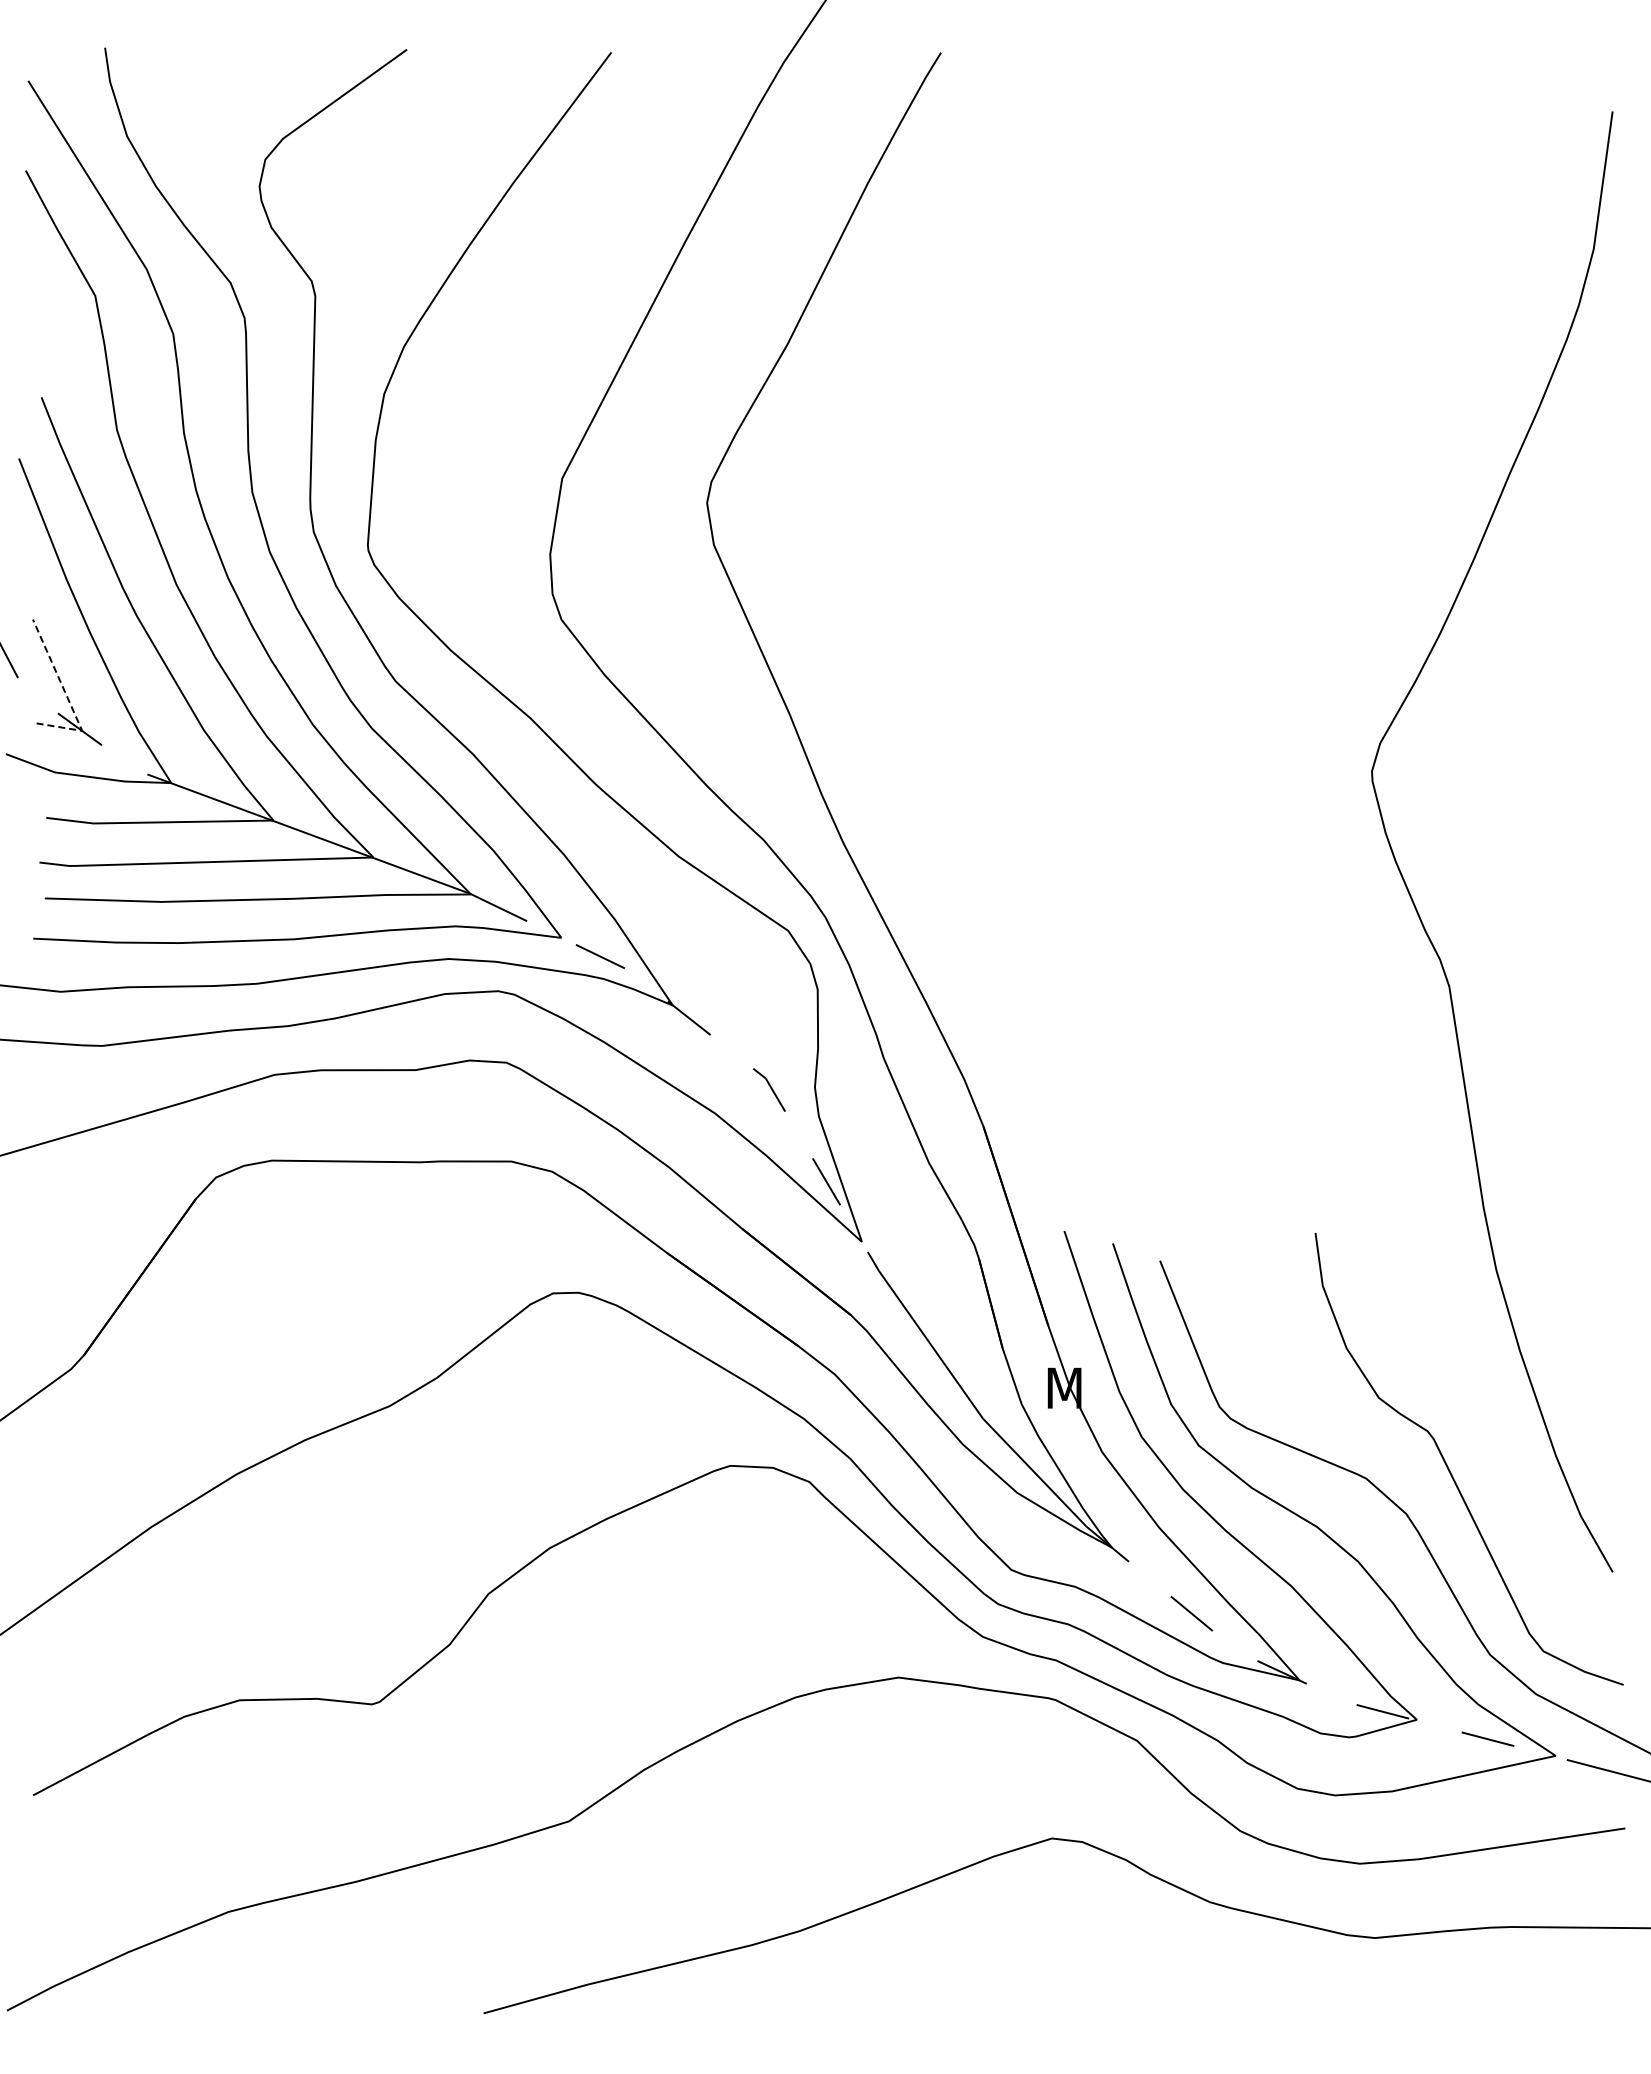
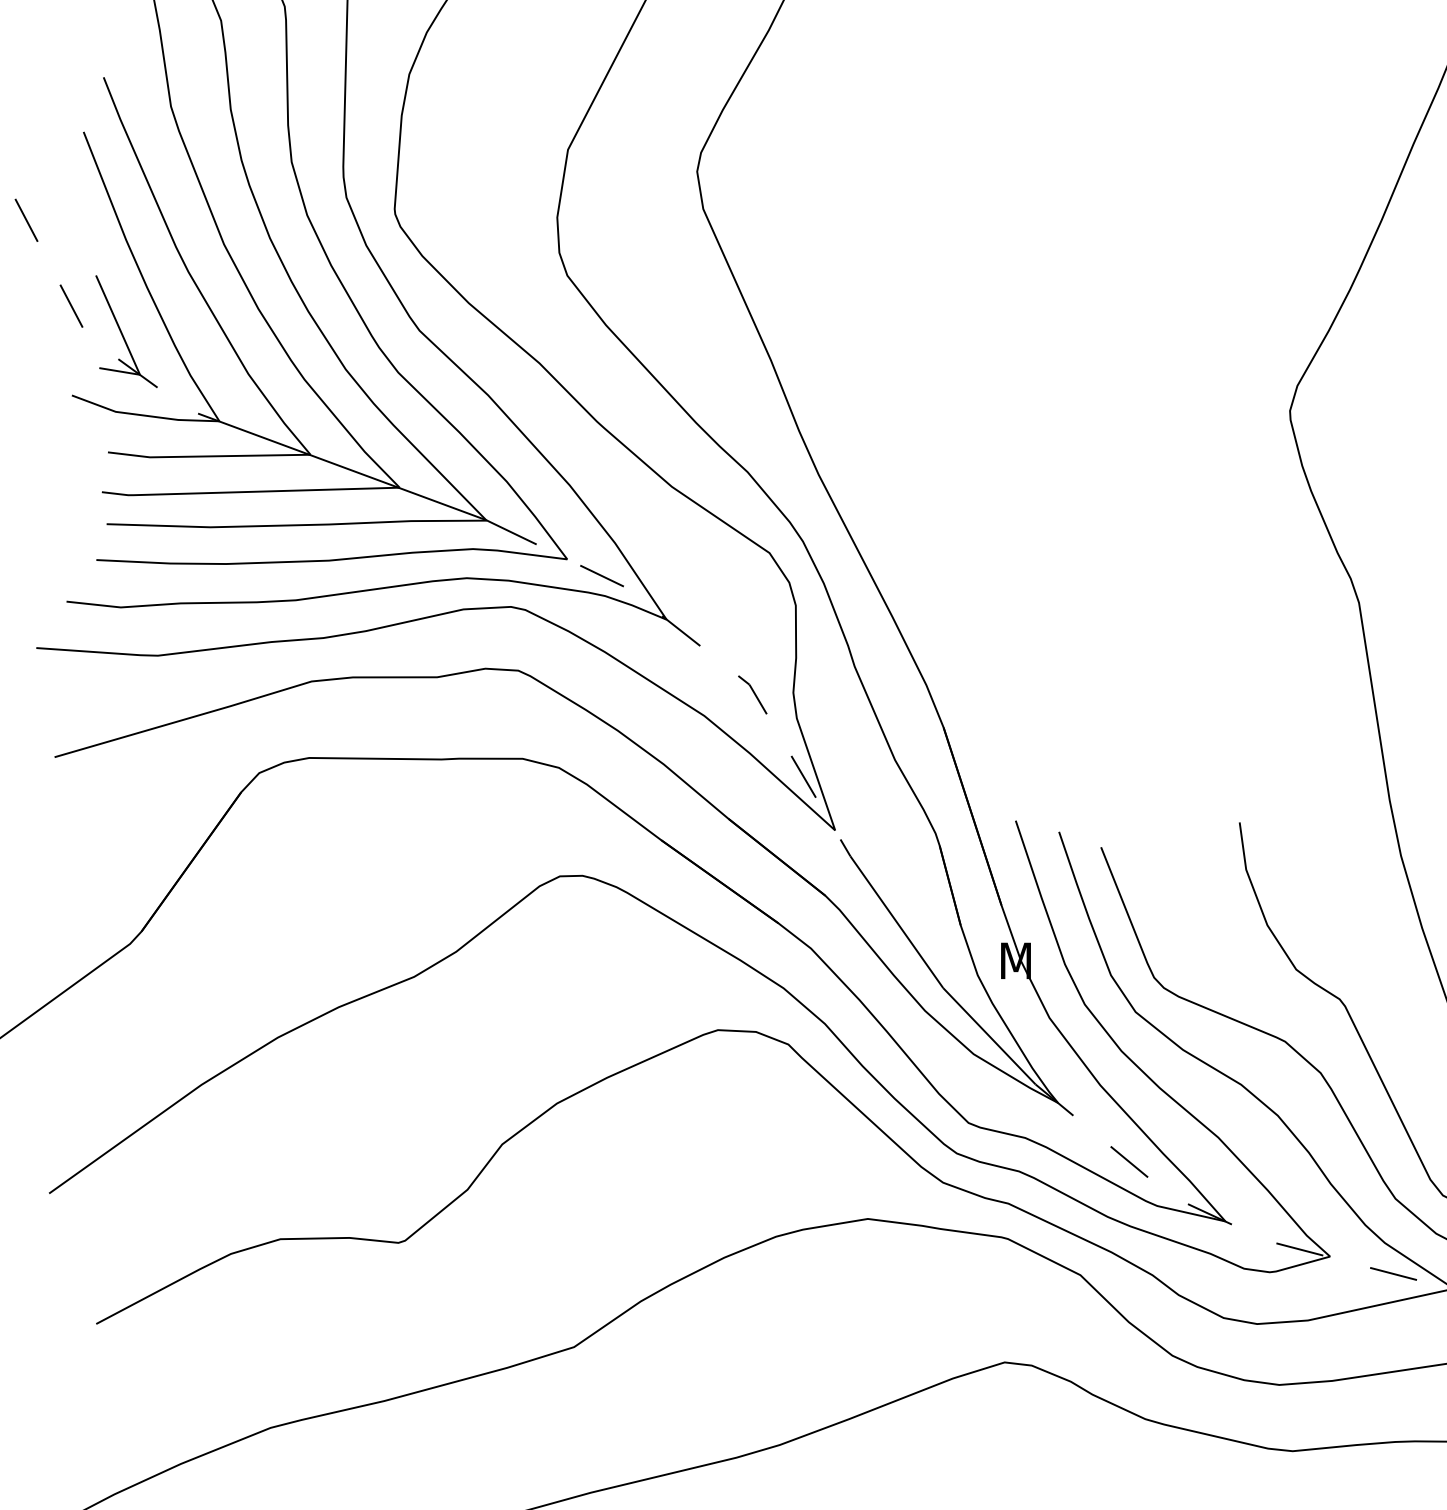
line: (67, 697) -> (126, 345), dashed -> solid

